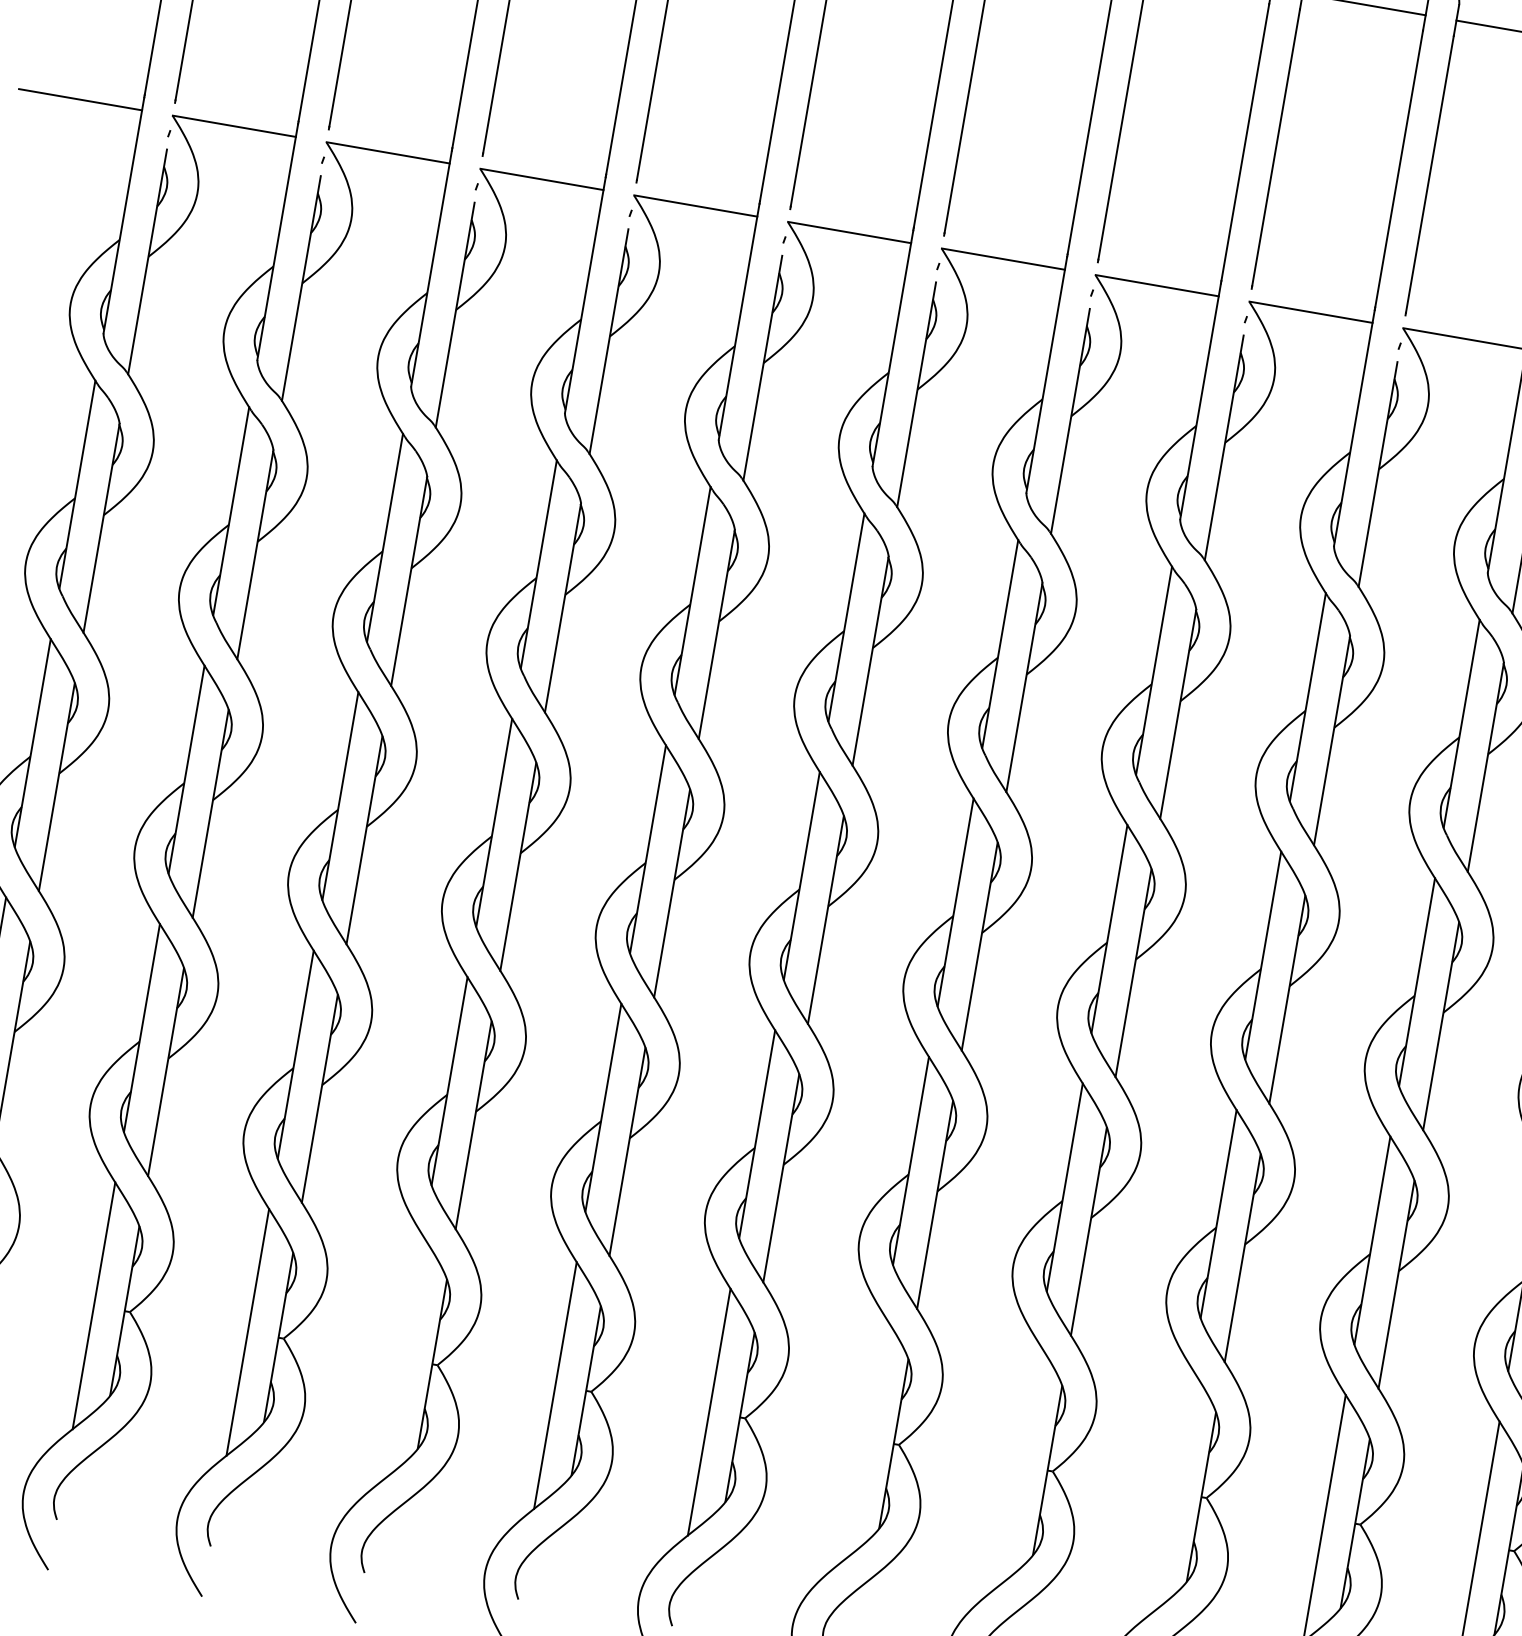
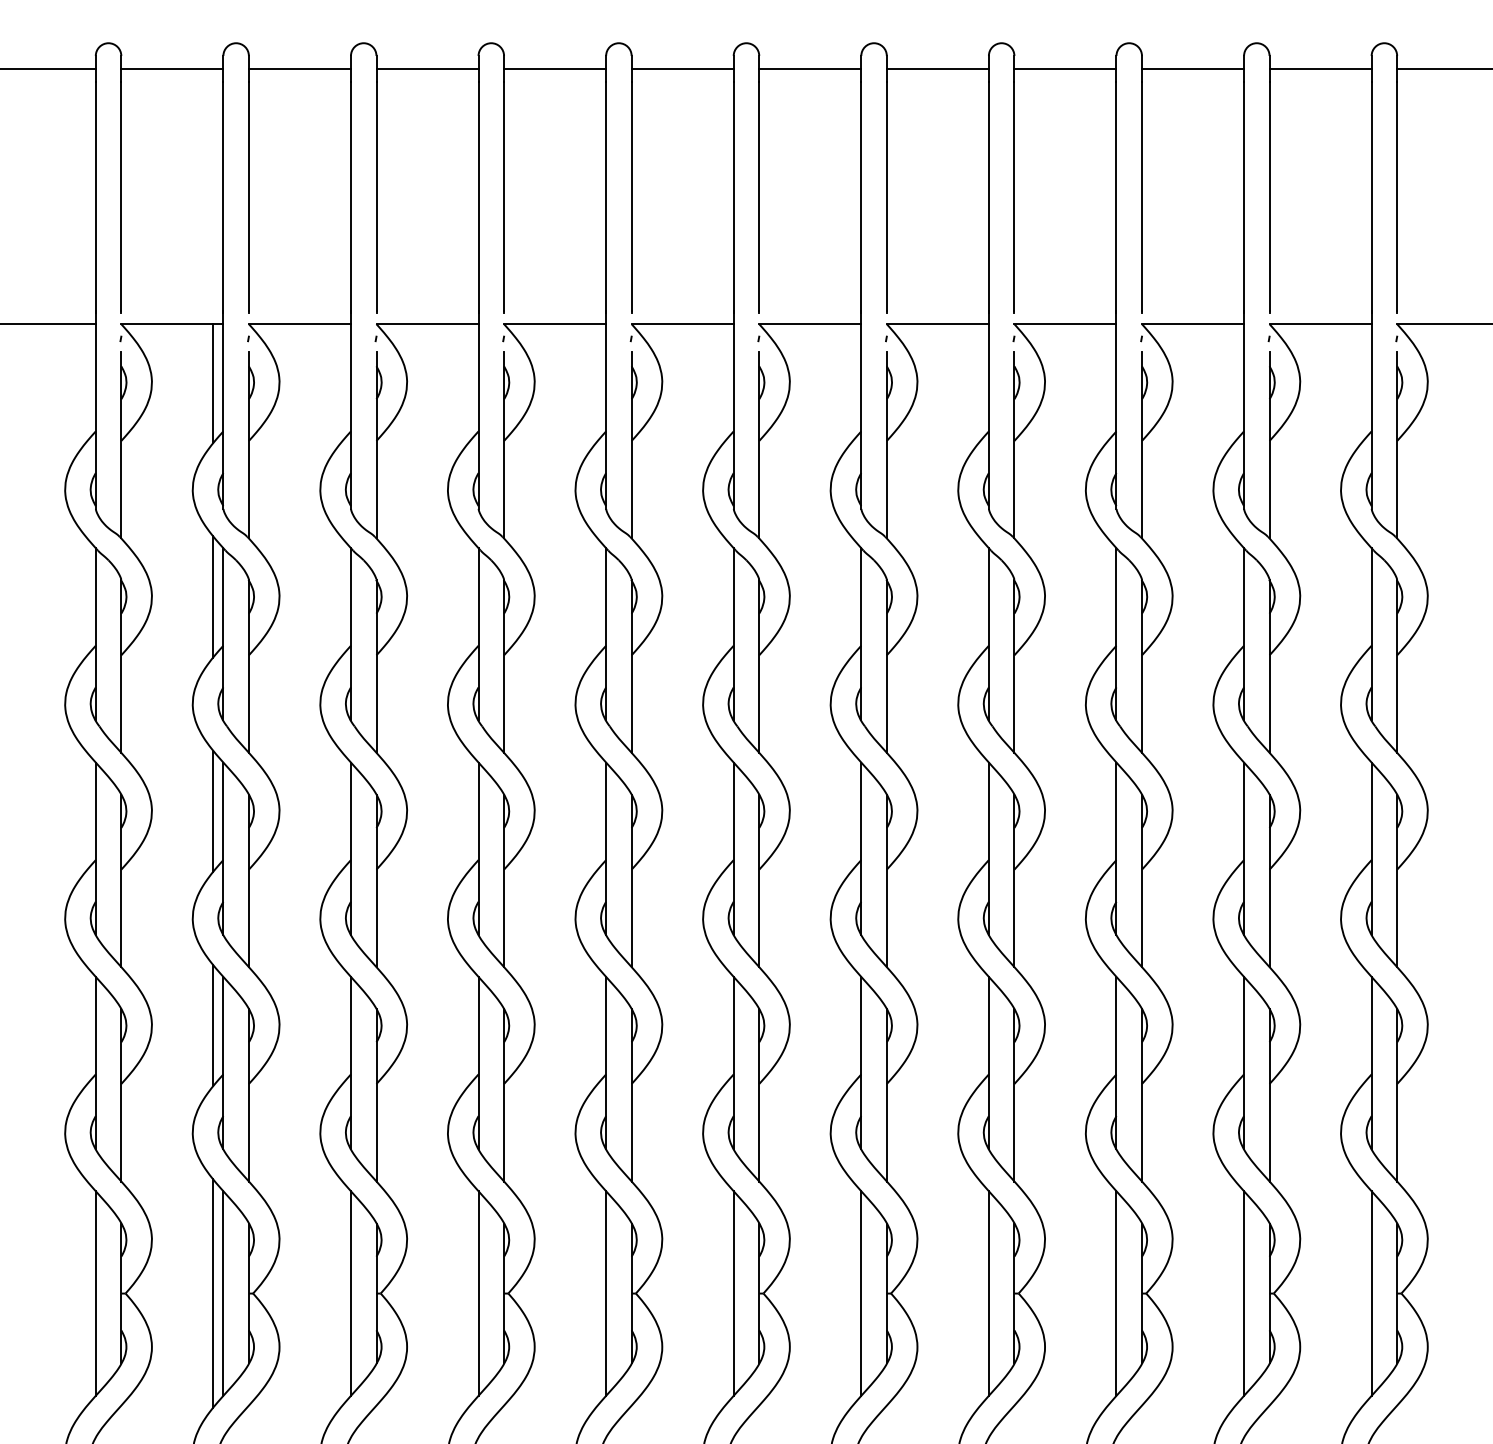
line: (271, 206) -> (213, 383), added
line: (227, 463) -> (213, 596), added
line: (182, 722) -> (213, 811), added
line: (137, 980) -> (213, 1025), added
line: (82, 1303) -> (213, 1293), added
line: (401, 1358) -> (478, 1293), added
line: (863, 1438) -> (861, 1293), added
line: (1016, 1465) -> (988, 1293), added
line: (1170, 1491) -> (1116, 1293), added

